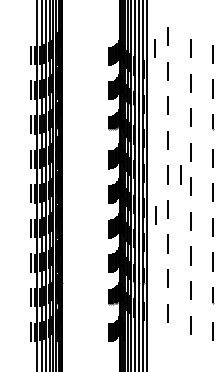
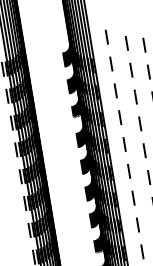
line: (154, 48) -> (98, 48), removed
line: (180, 174) -> (134, 142), removed
line: (155, 215) -> (120, 177), removed

